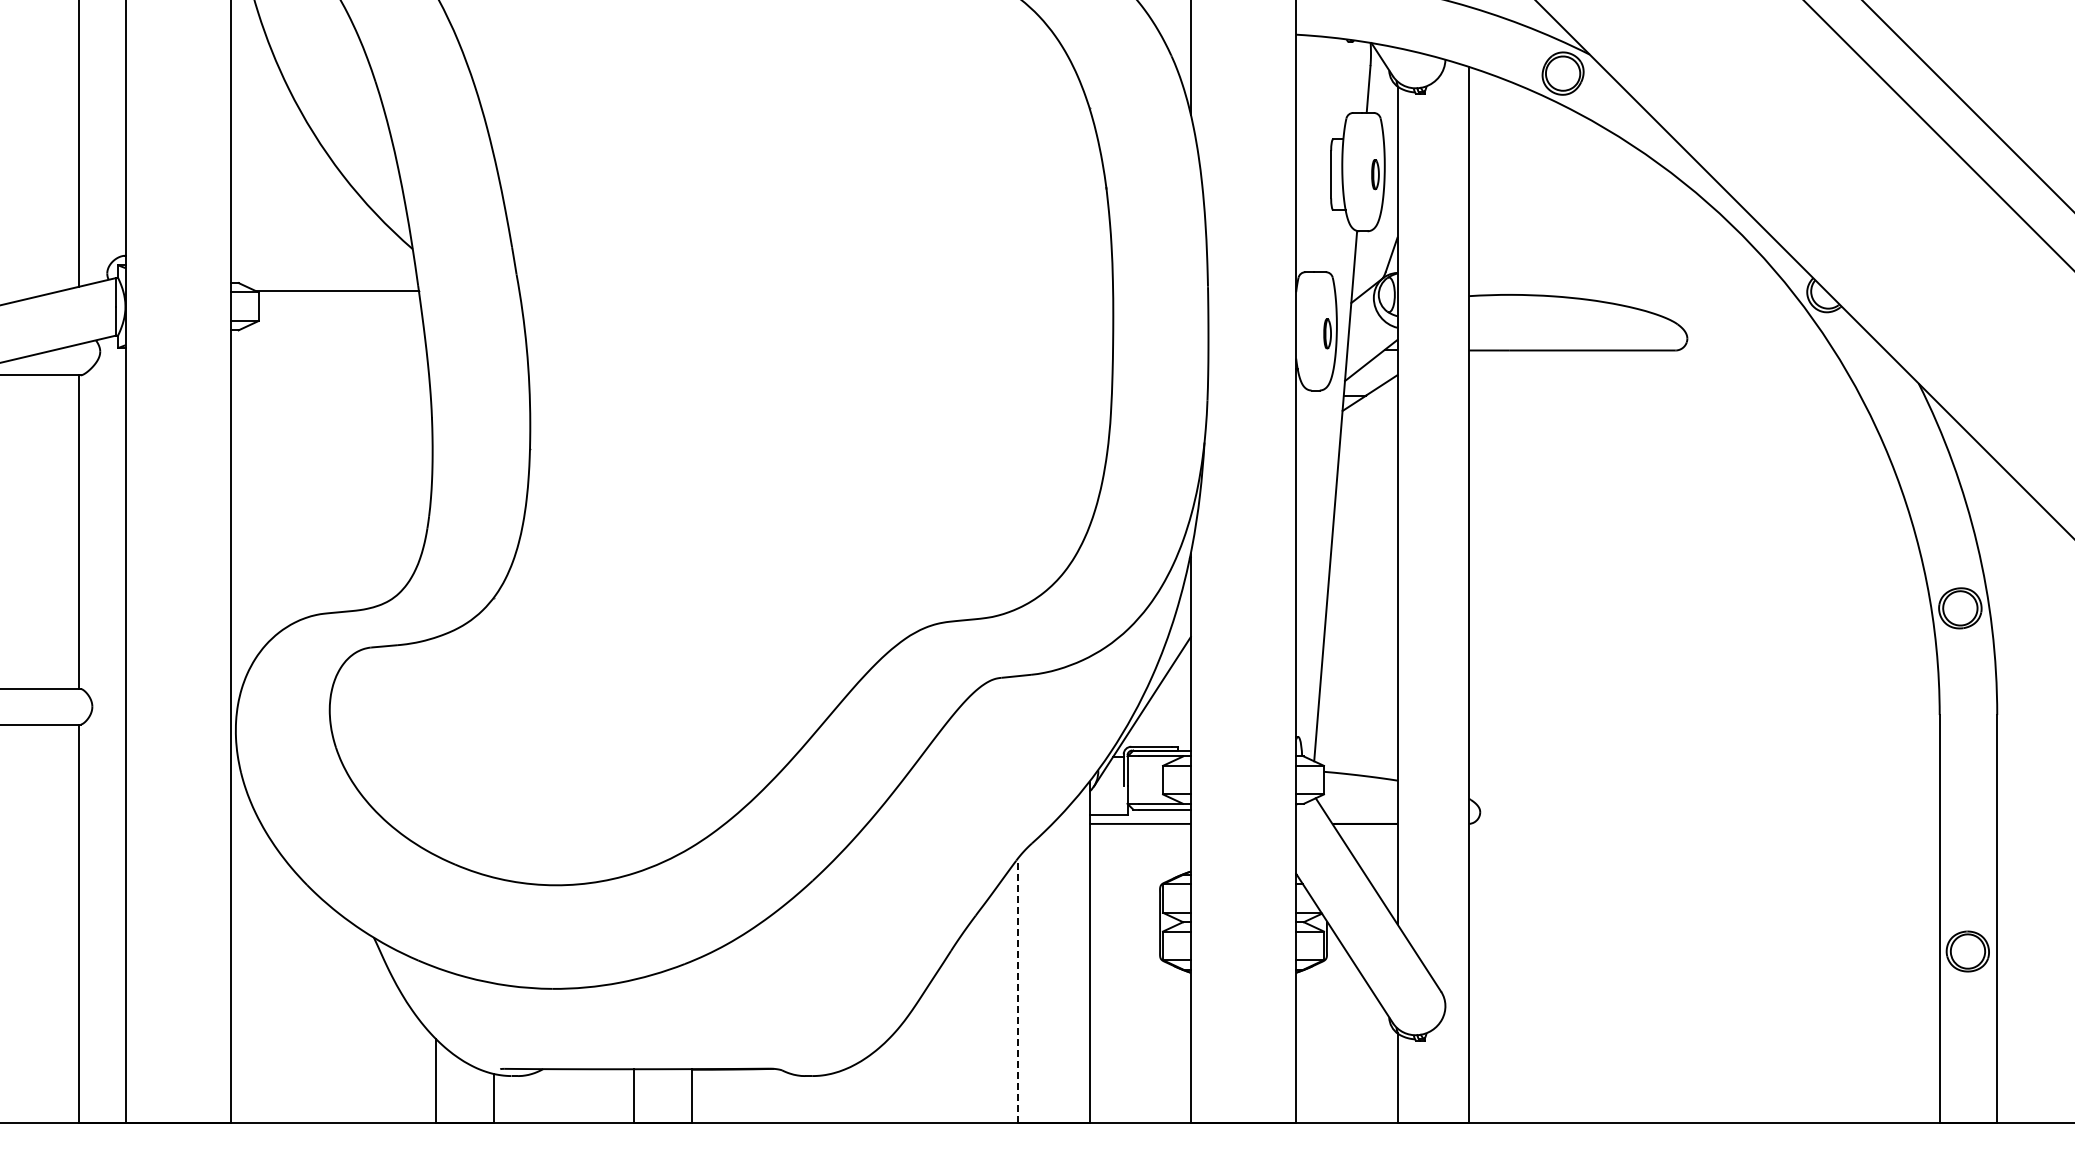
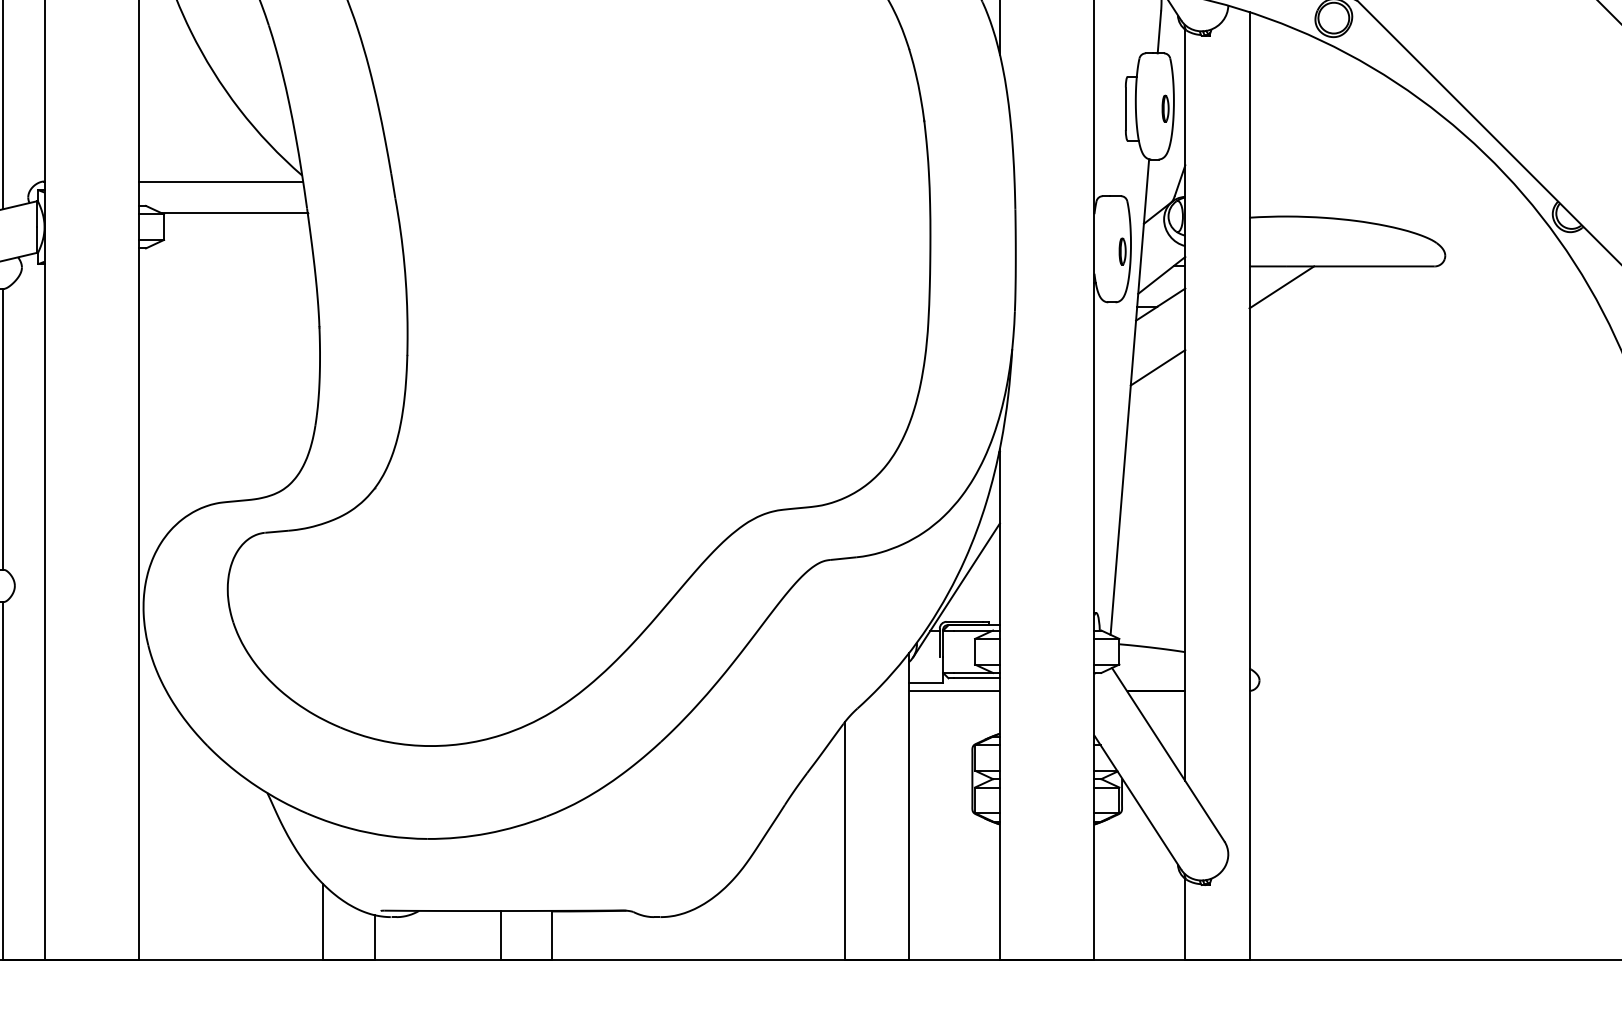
line: (321, 255) -> (220, 181), added
line: (1505, 373) -> (1282, 287), added
line: (1366, 463) -> (1157, 367), added
line: (1017, 990) -> (844, 840), dashed -> solid

